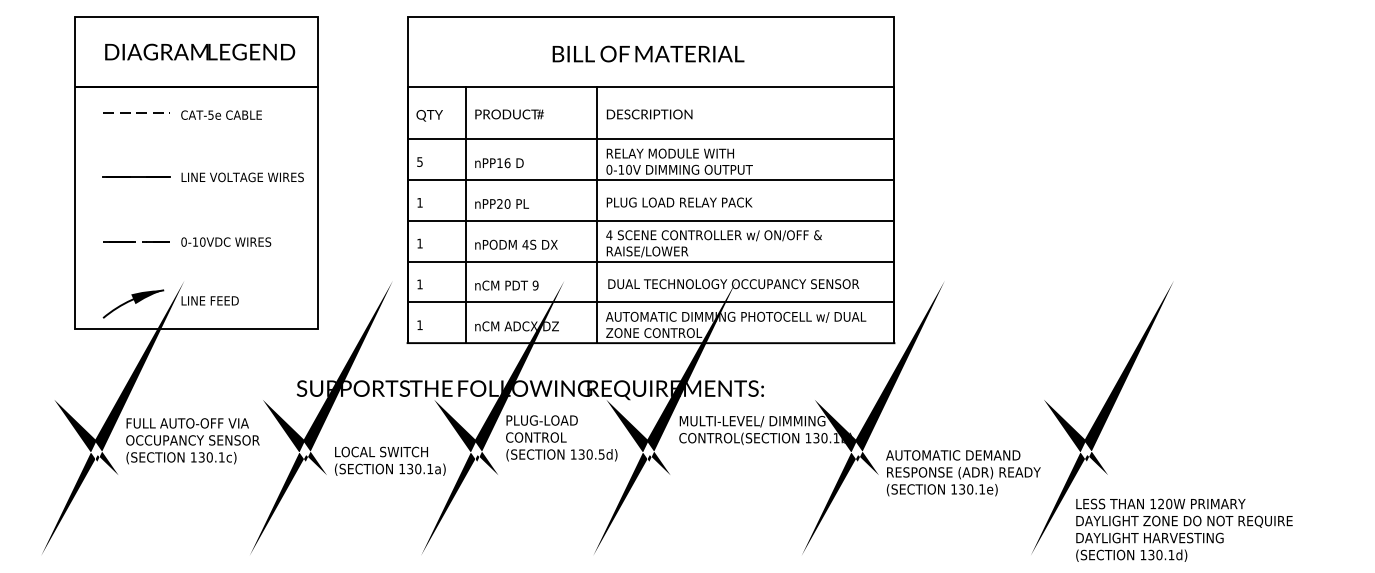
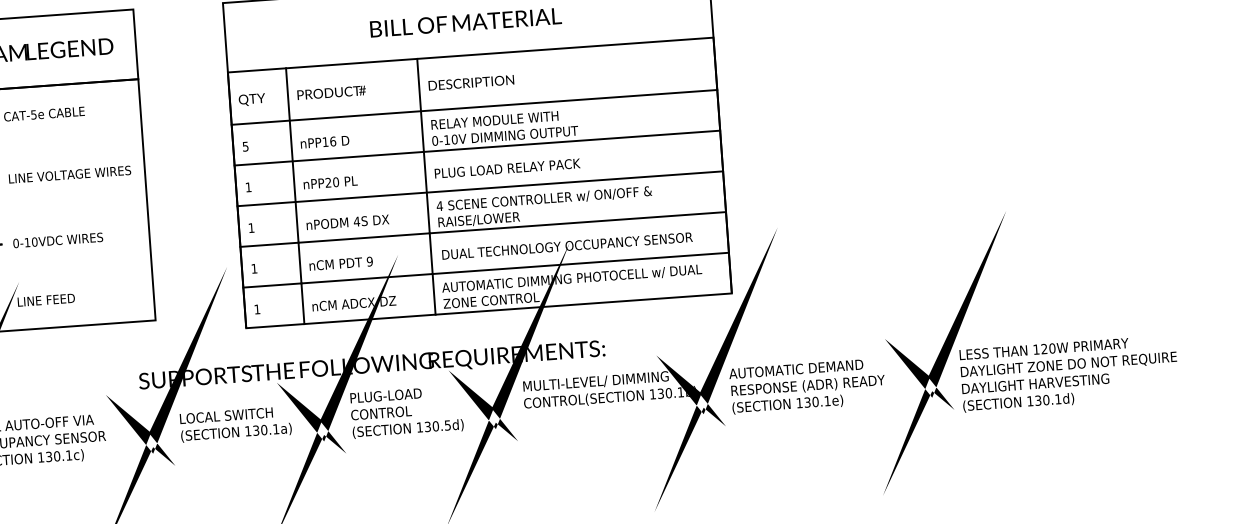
text: (390, 460) -> (235, 423), moved
text: (963, 473) -> (807, 386), moved
text: (1184, 529) -> (1069, 372), moved

